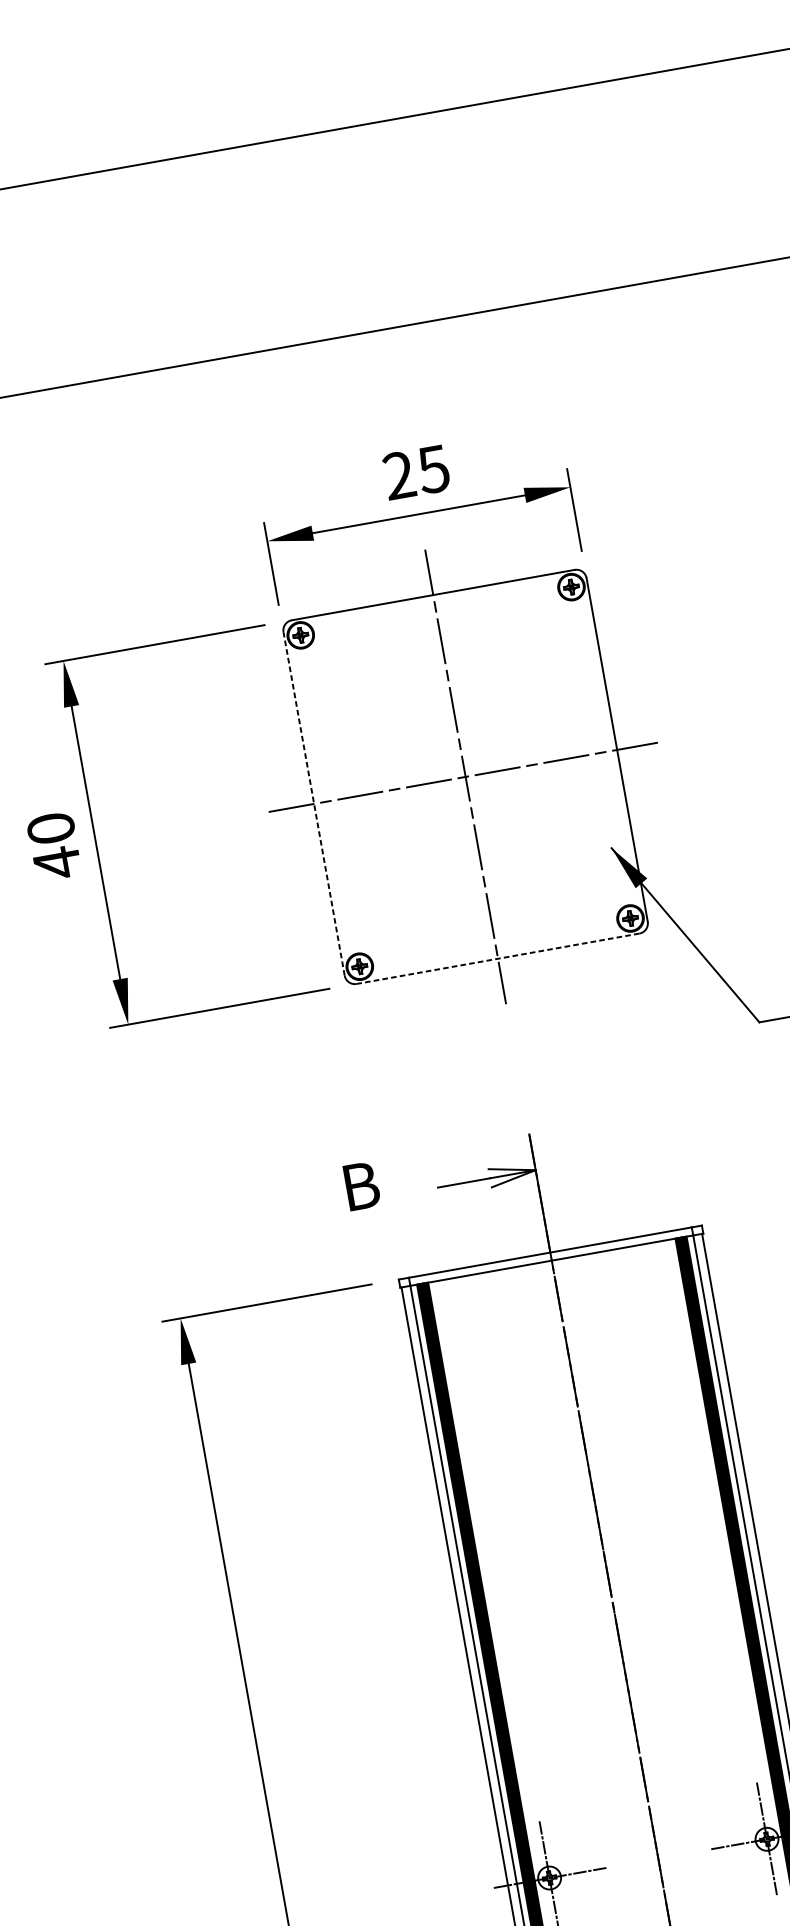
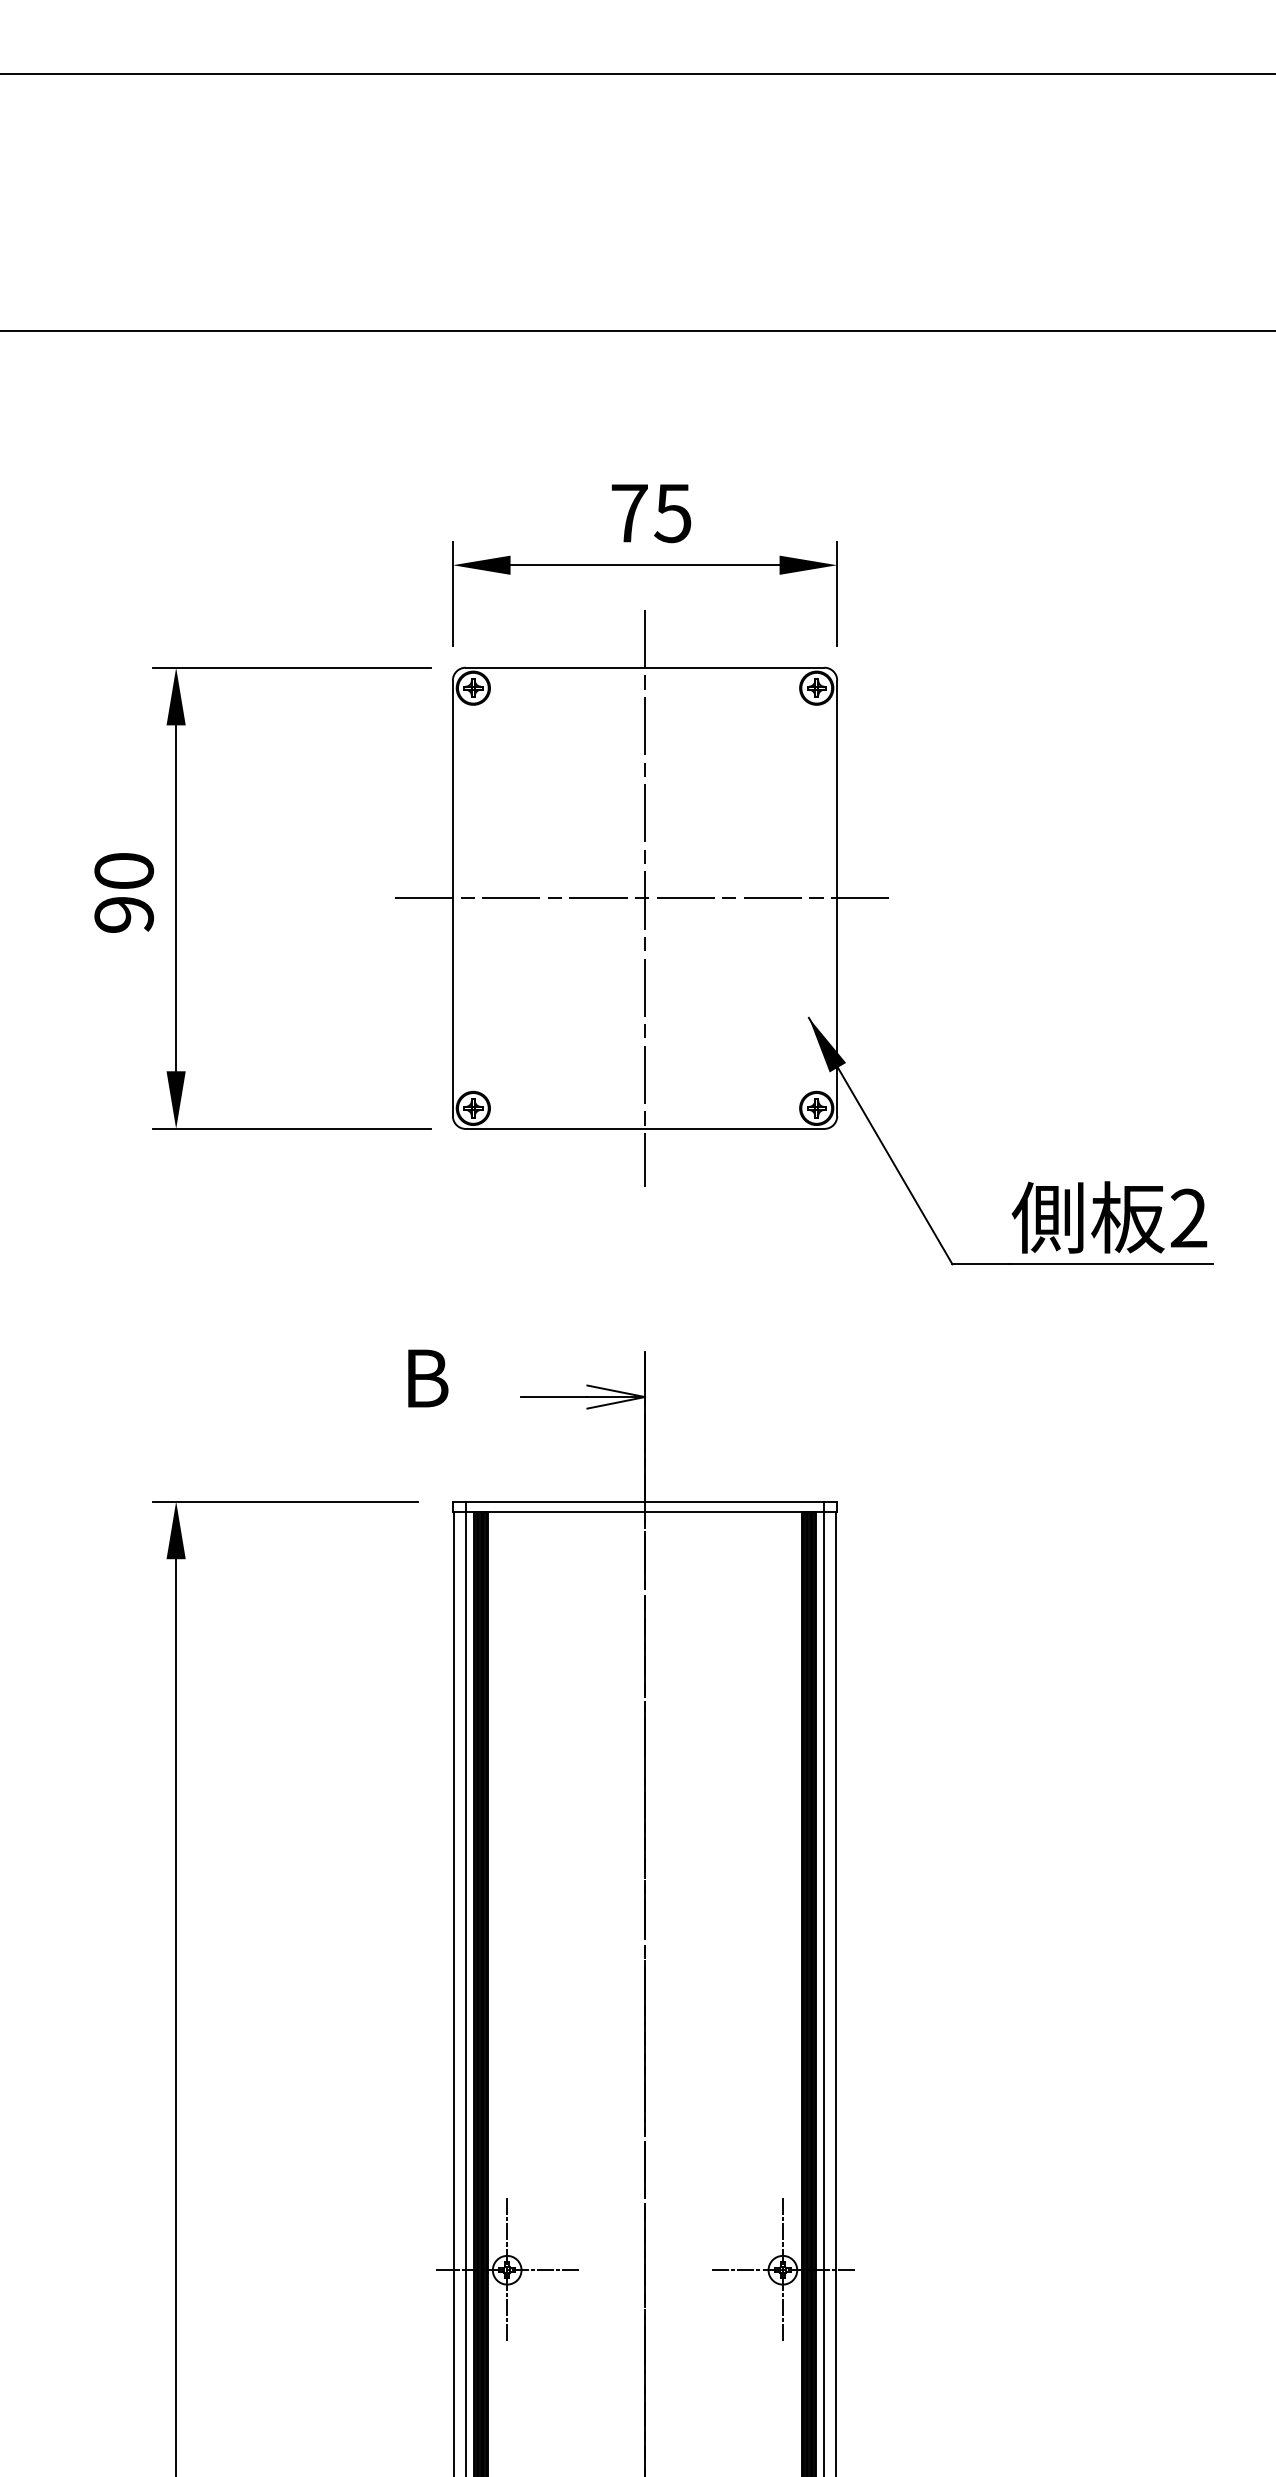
text: (399, 474) -> (629, 512), 25 -> 75
line: (313, 804) -> (452, 898), dashed -> solid
text: (57, 862) -> (124, 914), 40 -> 90
line: (497, 958) -> (644, 1128), dashed -> solid

